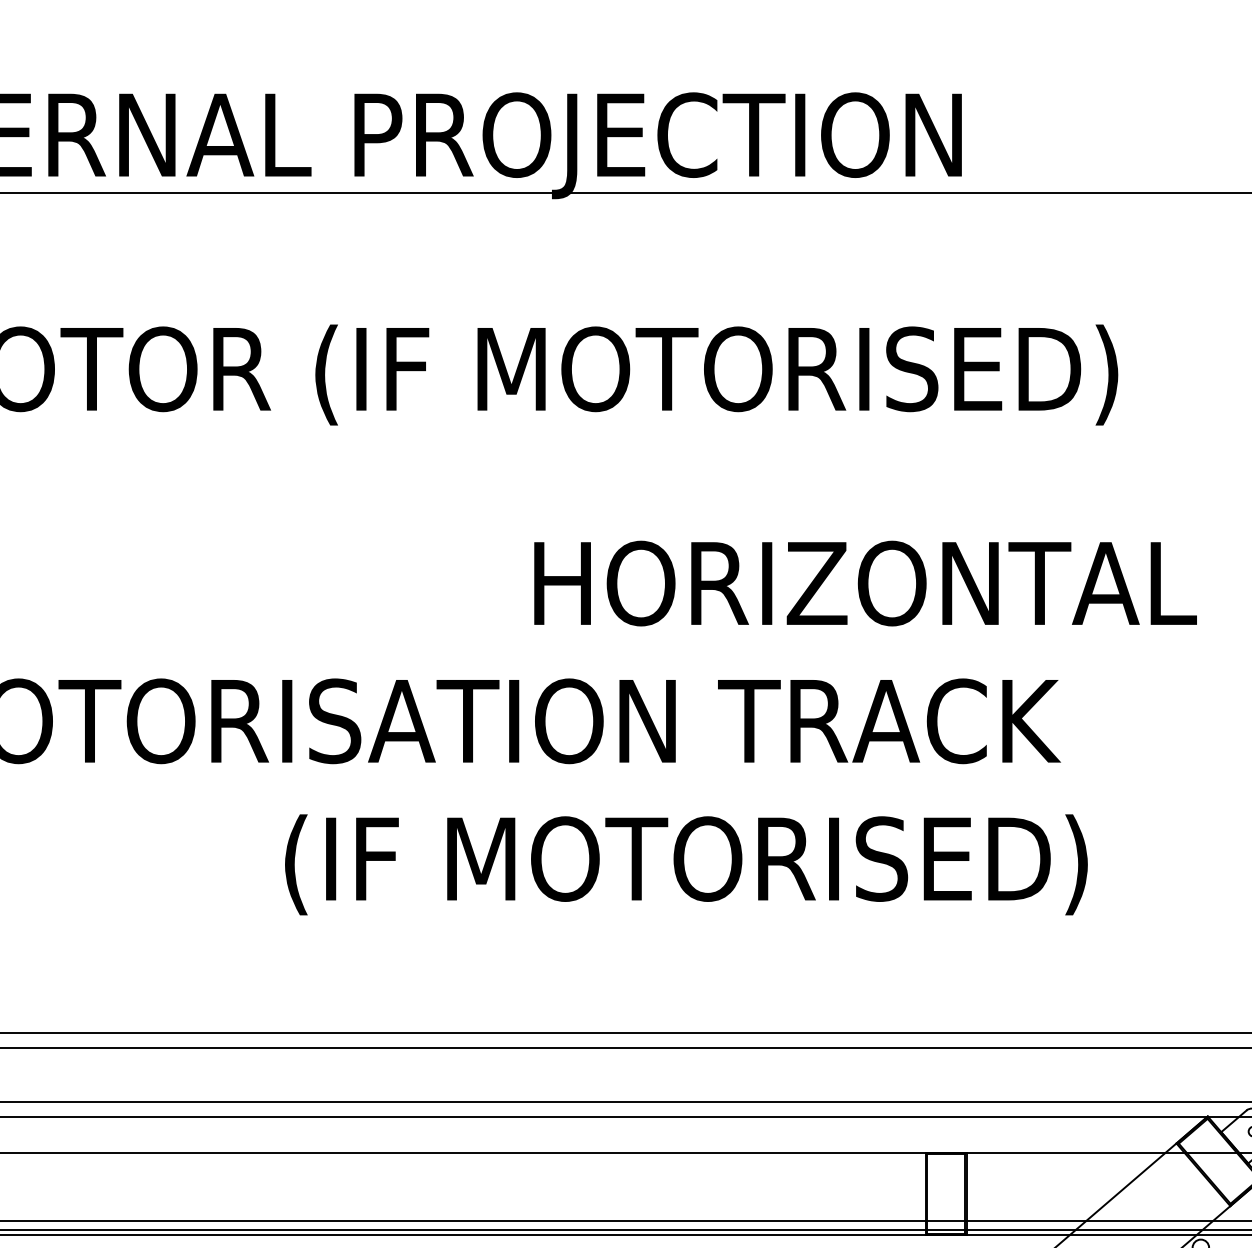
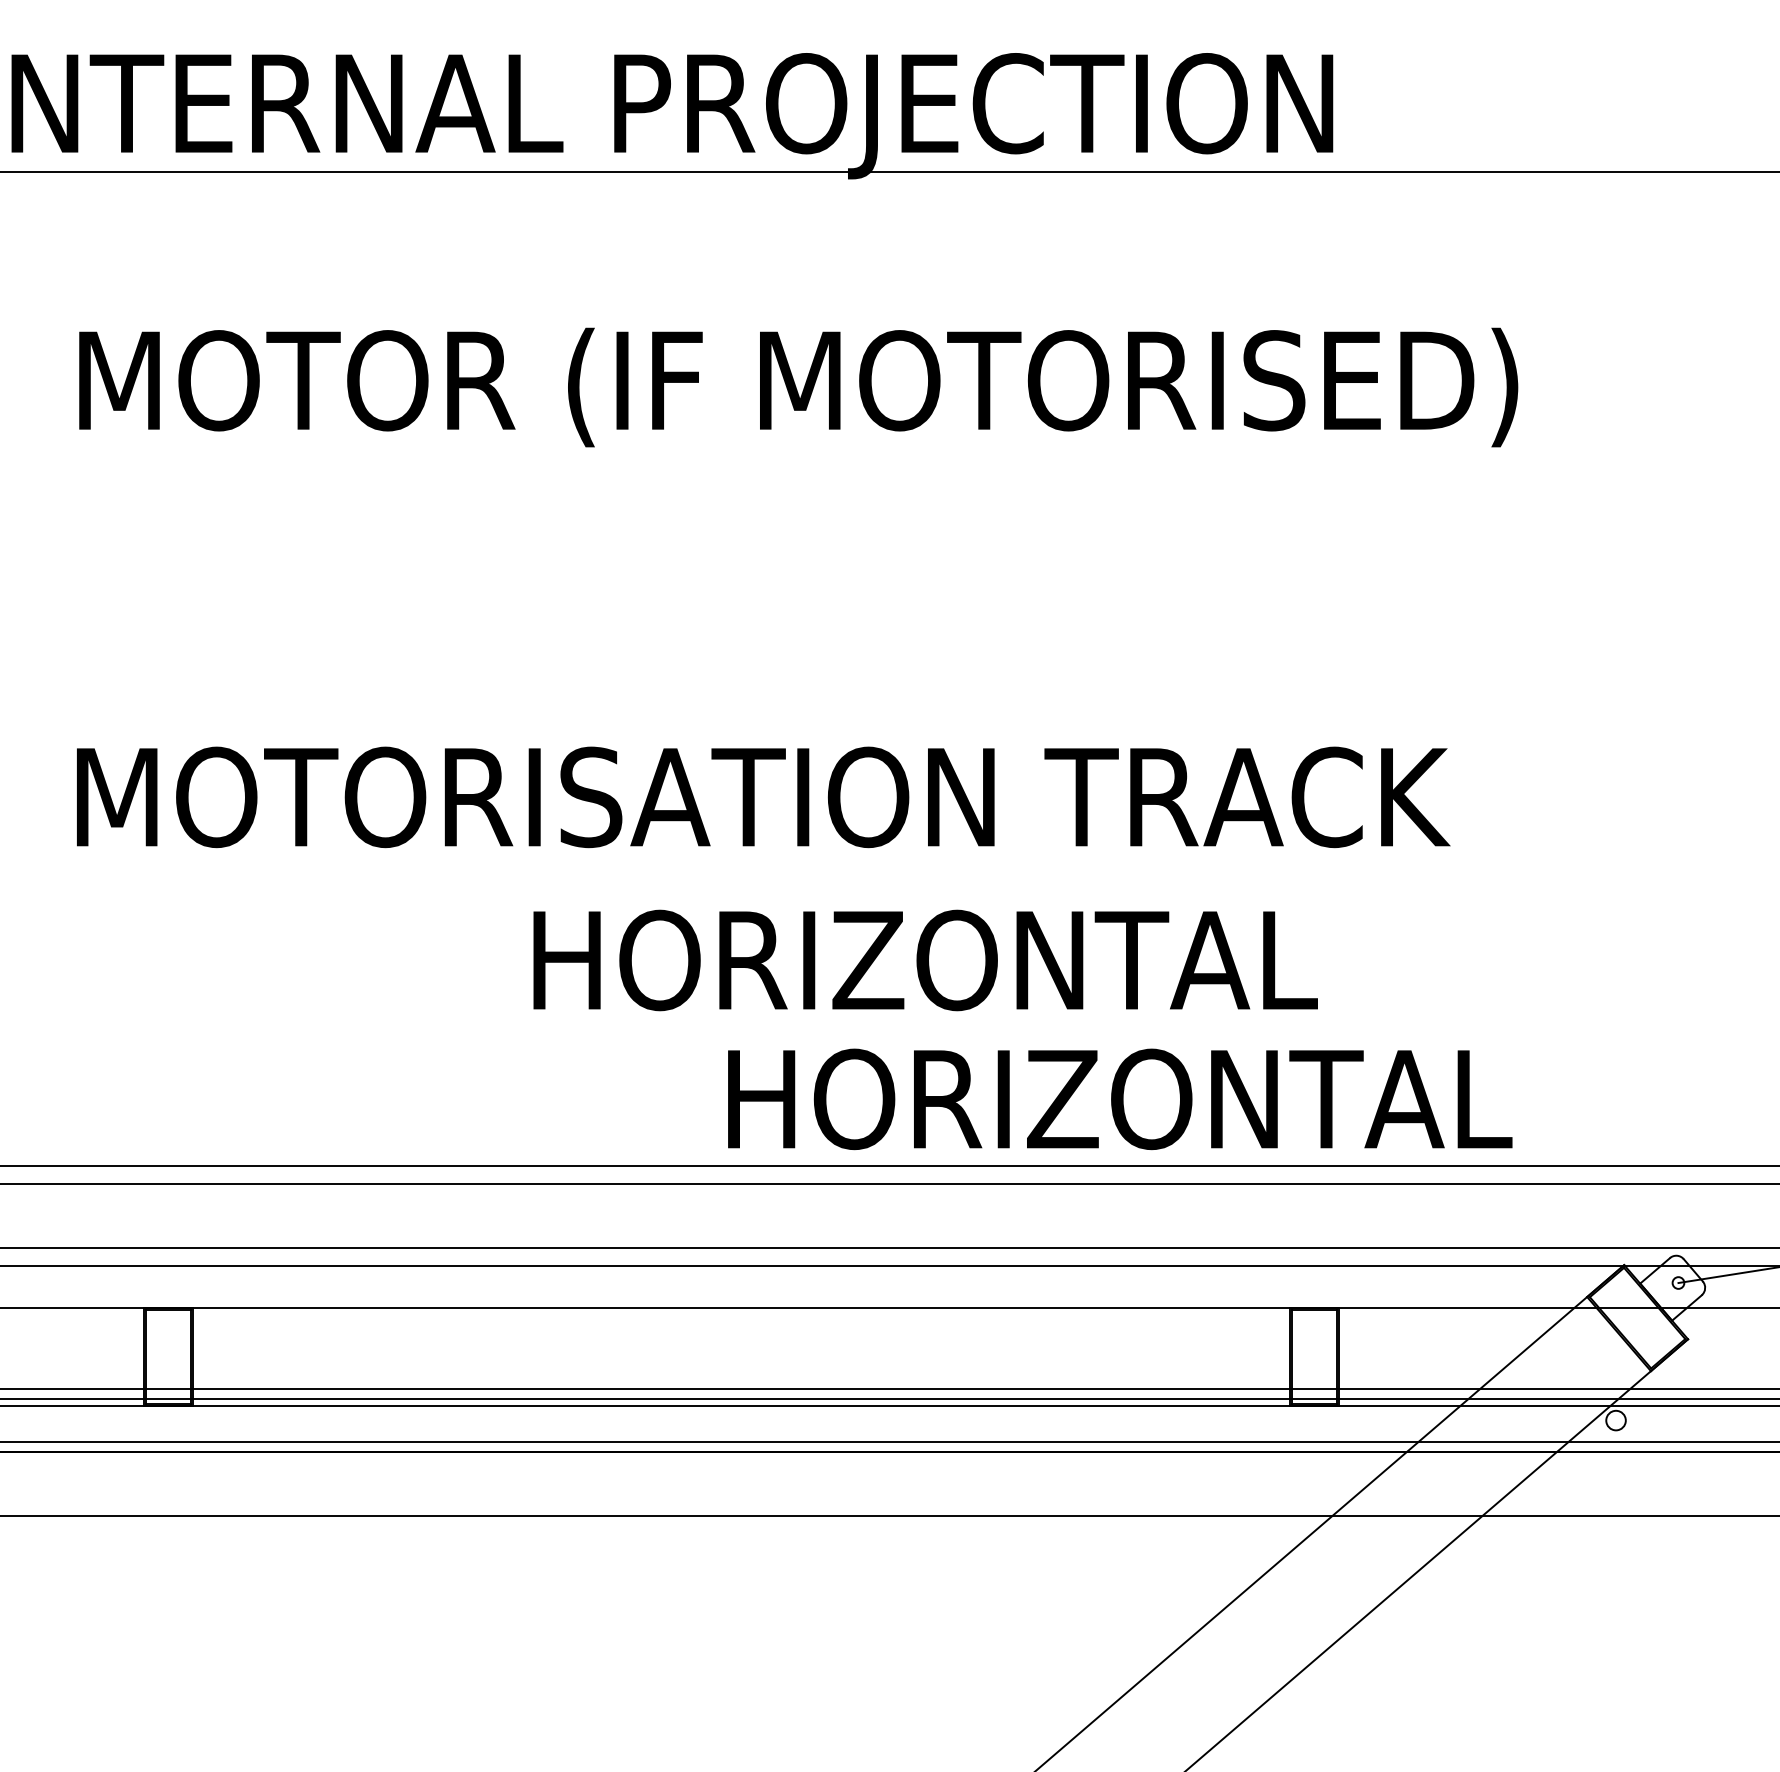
text: (865, 583) -> (1120, 1099), moved
text: (686, 864) -> (1007, 966), (IF MOTORISED) -> HORIZONTAL

